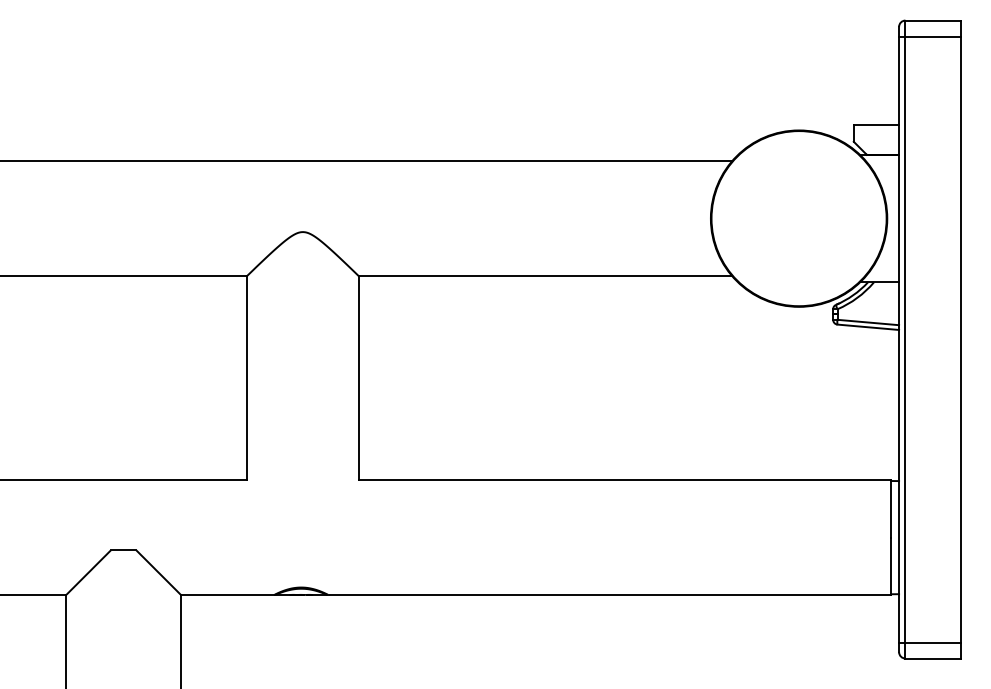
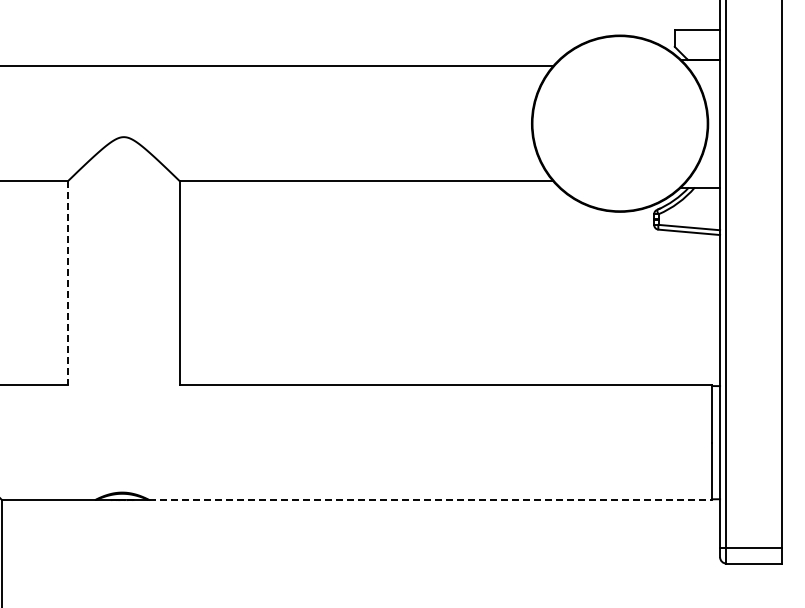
line: (247, 378) -> (68, 283), solid -> dashed
line: (610, 595) -> (431, 500), solid -> dashed

